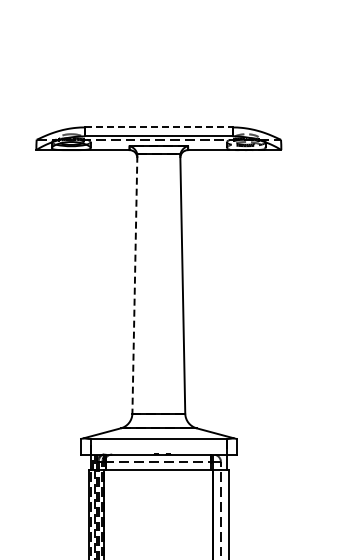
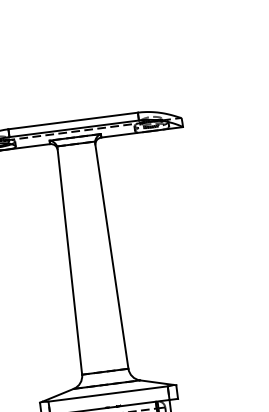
line: (158, 127) -> (72, 121), dashed -> solid
line: (134, 284) -> (69, 261), dashed -> solid

